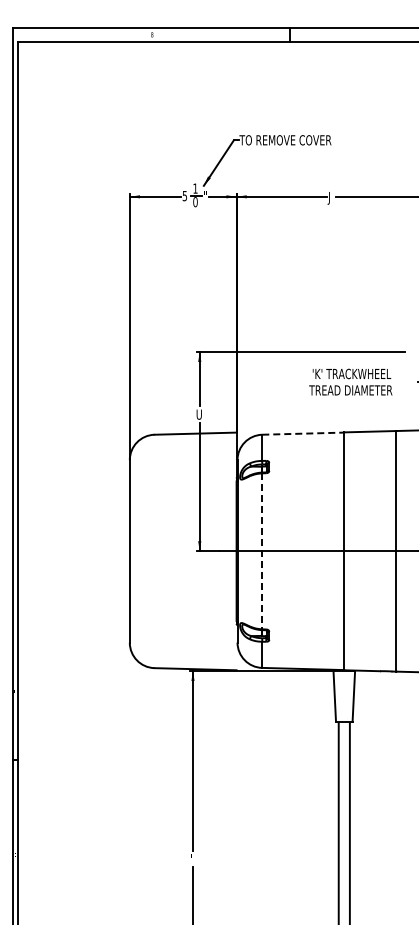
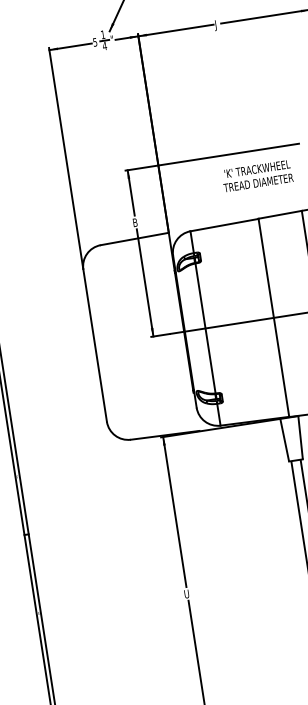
text: (195, 202) -> (104, 46), 0 -> 4
text: (198, 414) -> (134, 222), U -> B
line: (303, 433) -> (224, 224), dashed -> solid
line: (262, 551) -> (205, 328), dashed -> solid
text: (191, 859) -> (186, 594), " -> U

